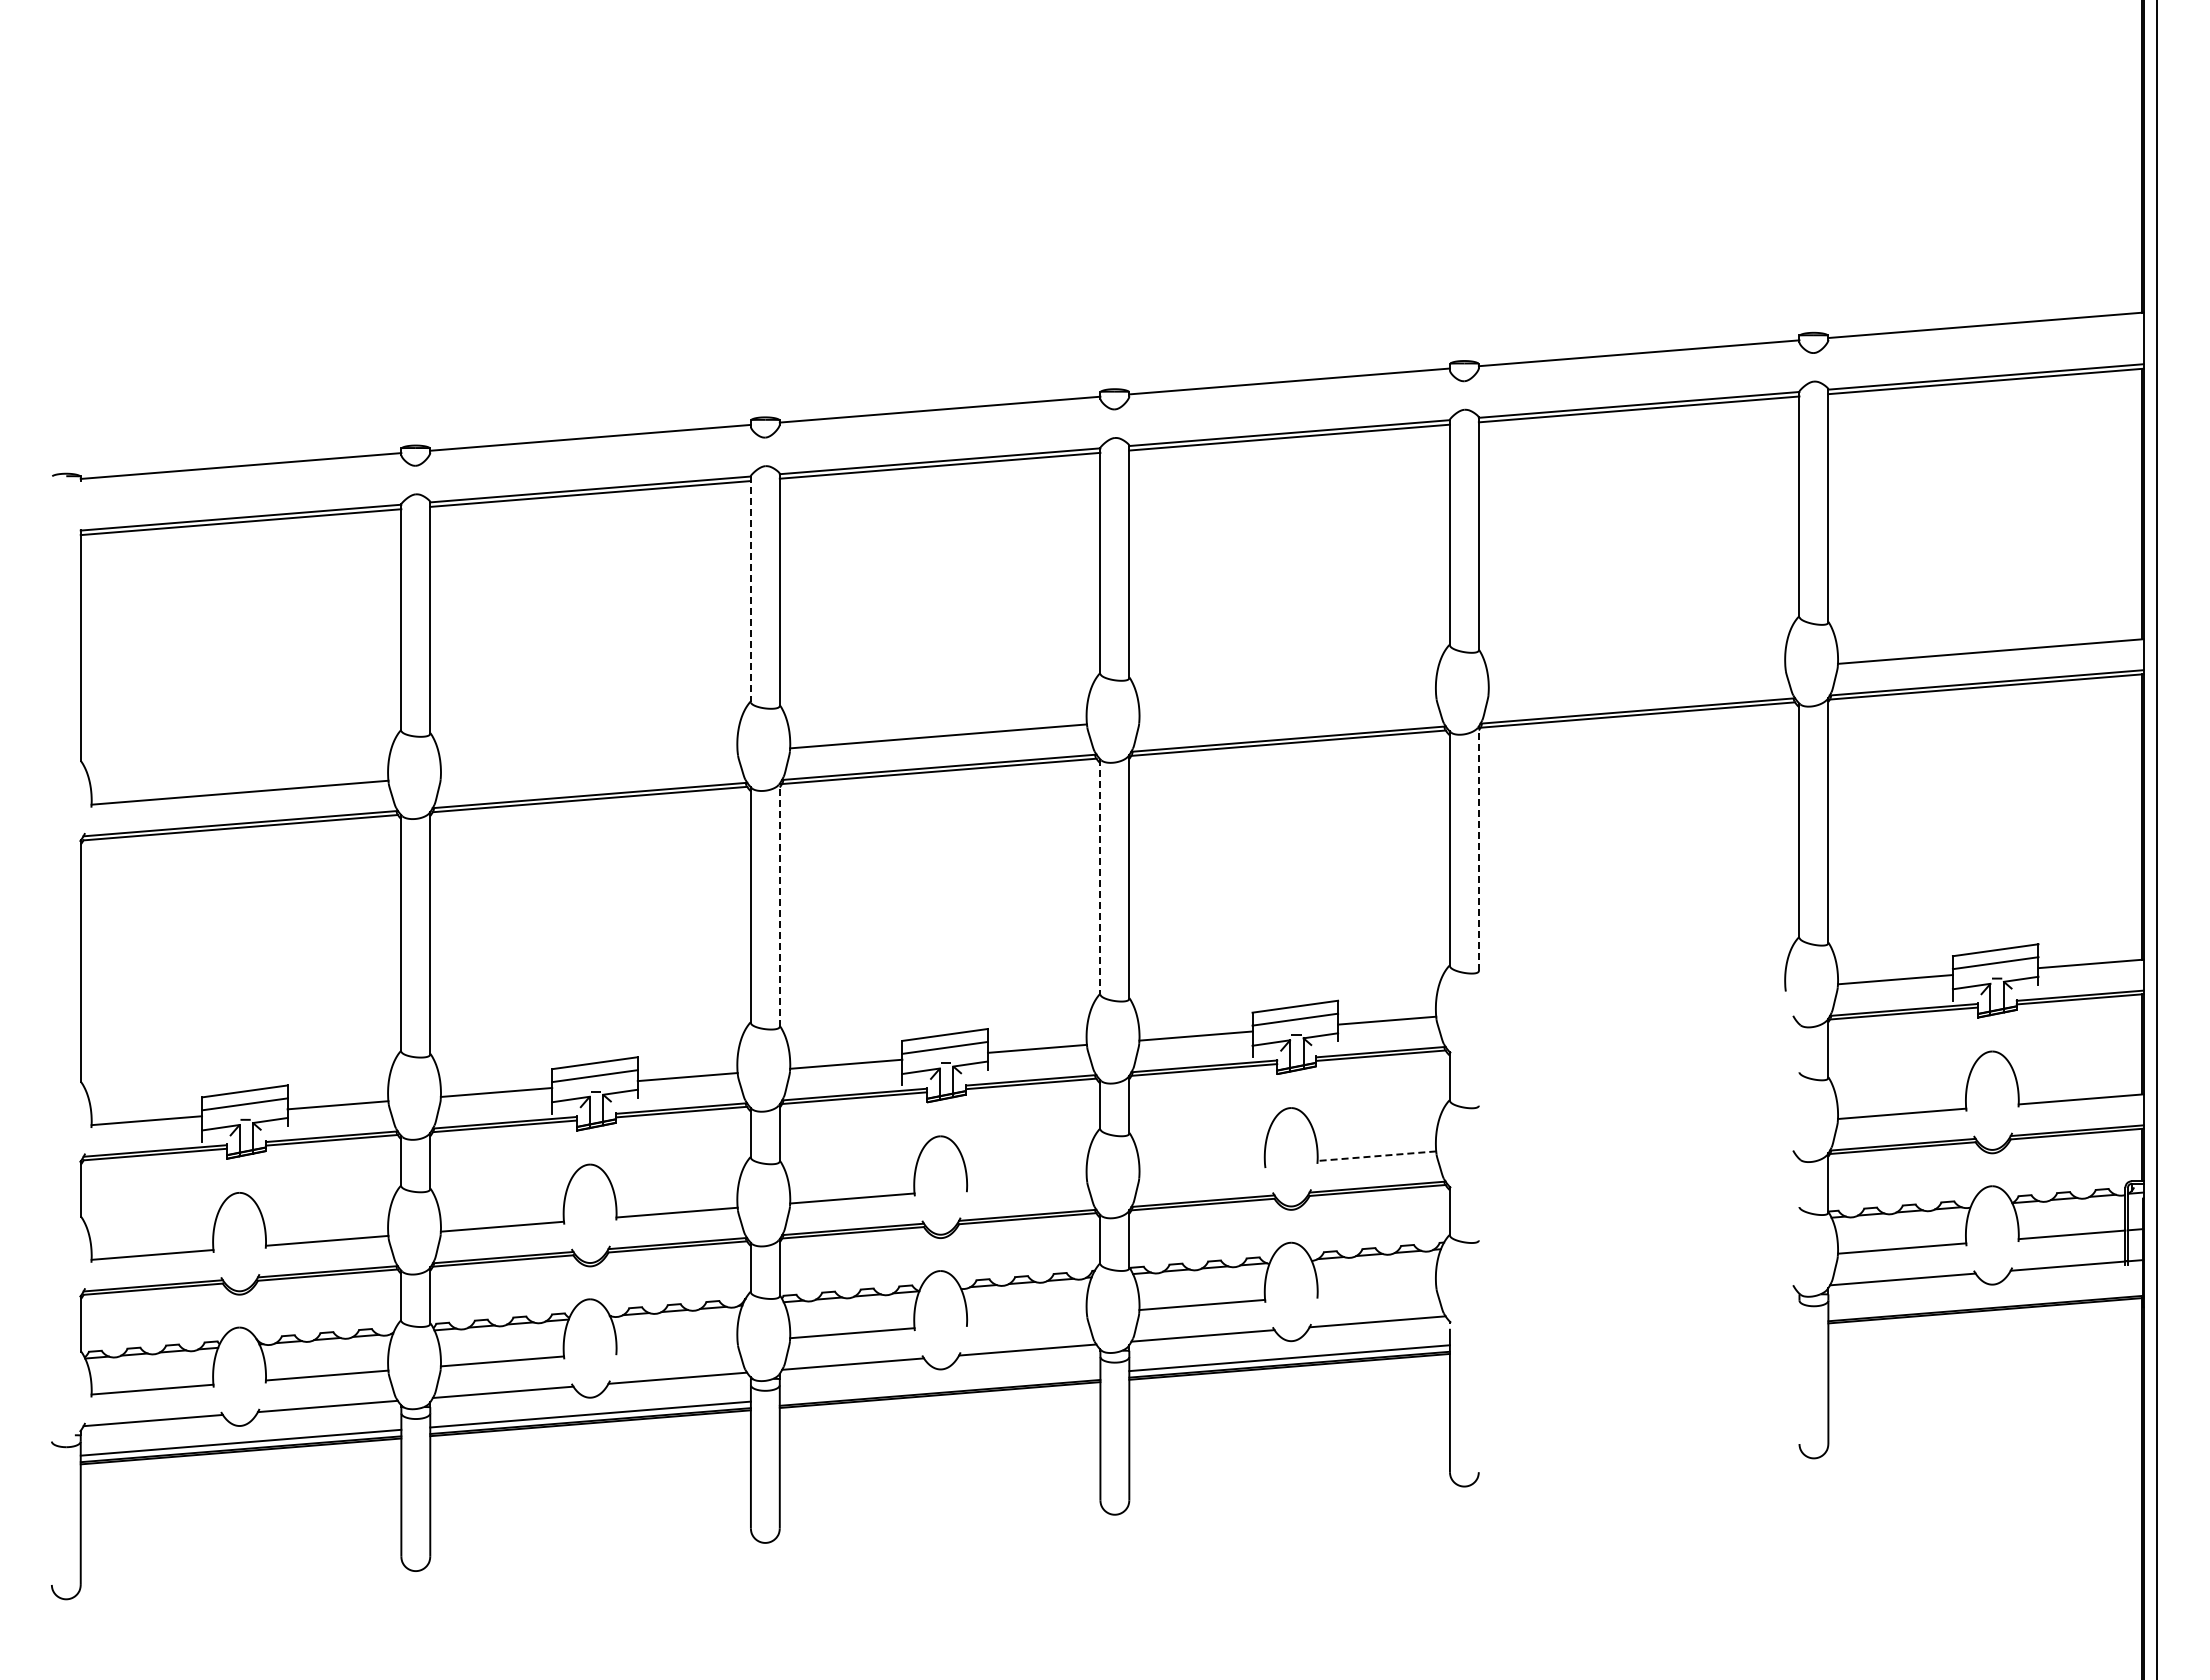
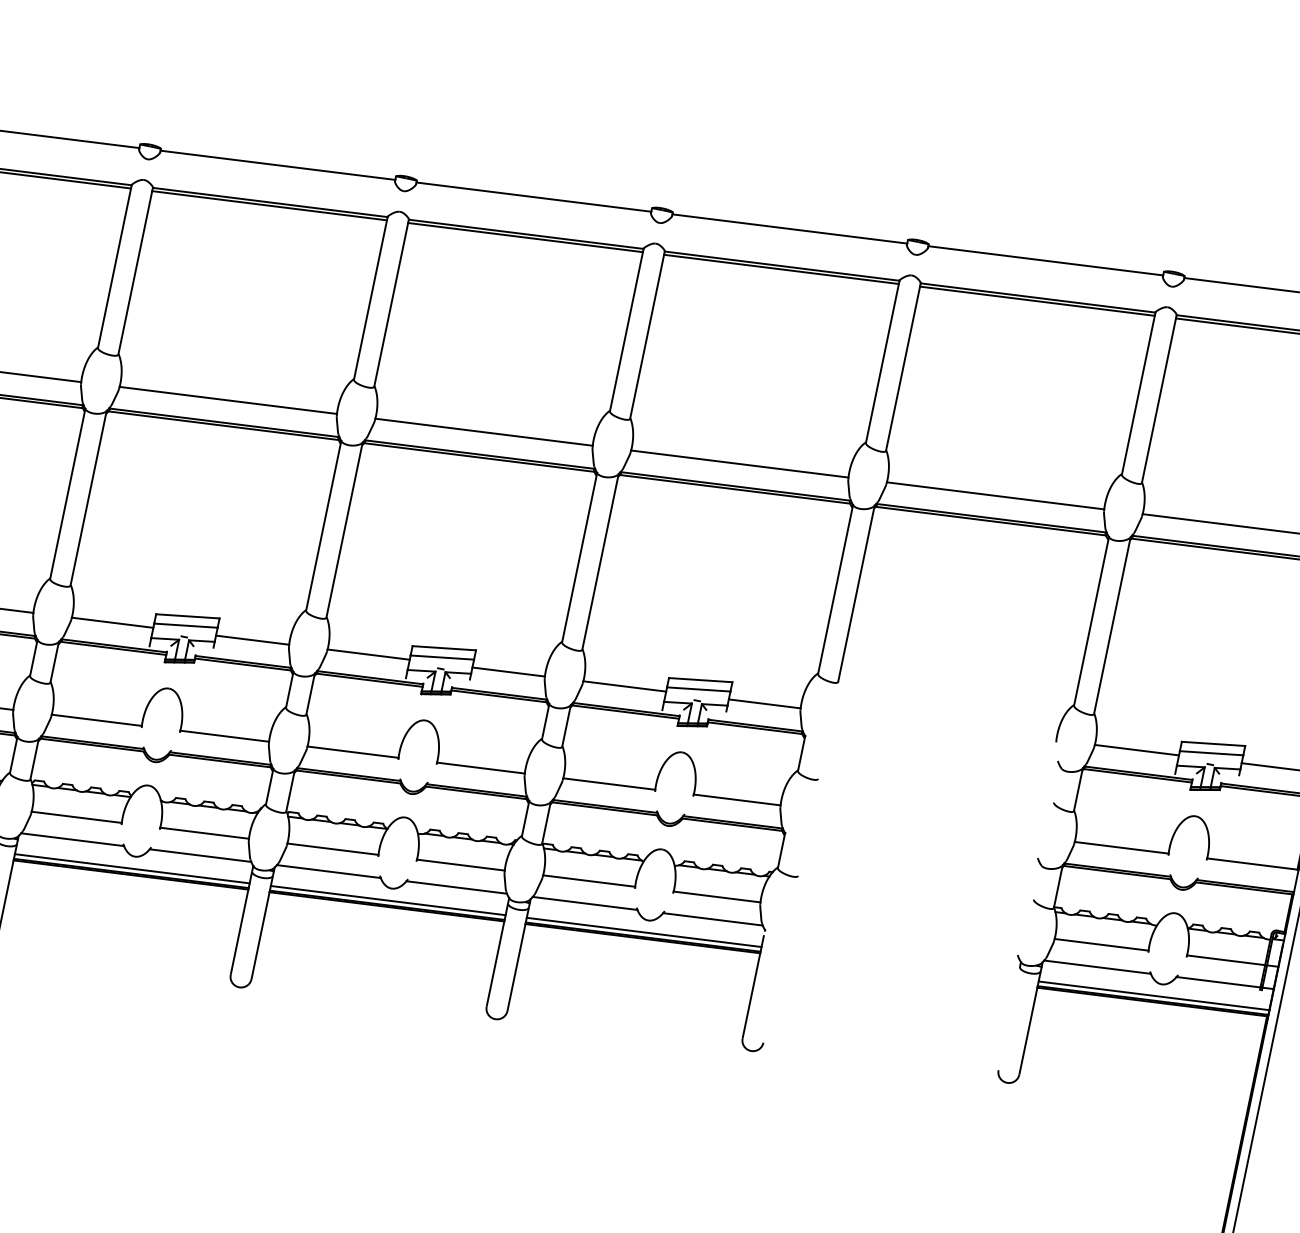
line: (750, 589) -> (370, 298), dashed -> solid
line: (1636, 680) -> (995, 496), added
line: (1287, 708) -> (739, 464), added
line: (588, 764) -> (227, 400), added
line: (1478, 848) -> (856, 593), dashed -> solid
line: (1100, 876) -> (579, 557), dashed -> solid
line: (779, 905) -> (344, 530), dashed -> solid
line: (1376, 1156) -> (736, 800), dashed -> solid
line: (1202, 1170) -> (609, 784), added
line: (1026, 1184) -> (480, 768), added
line: (1376, 1290) -> (716, 896), added
line: (1985, 1301) -> (1153, 995), added
line: (1026, 1318) -> (460, 864), added
line: (676, 1347) -> (204, 833), added
line: (939, 1386) -> (387, 900), added

